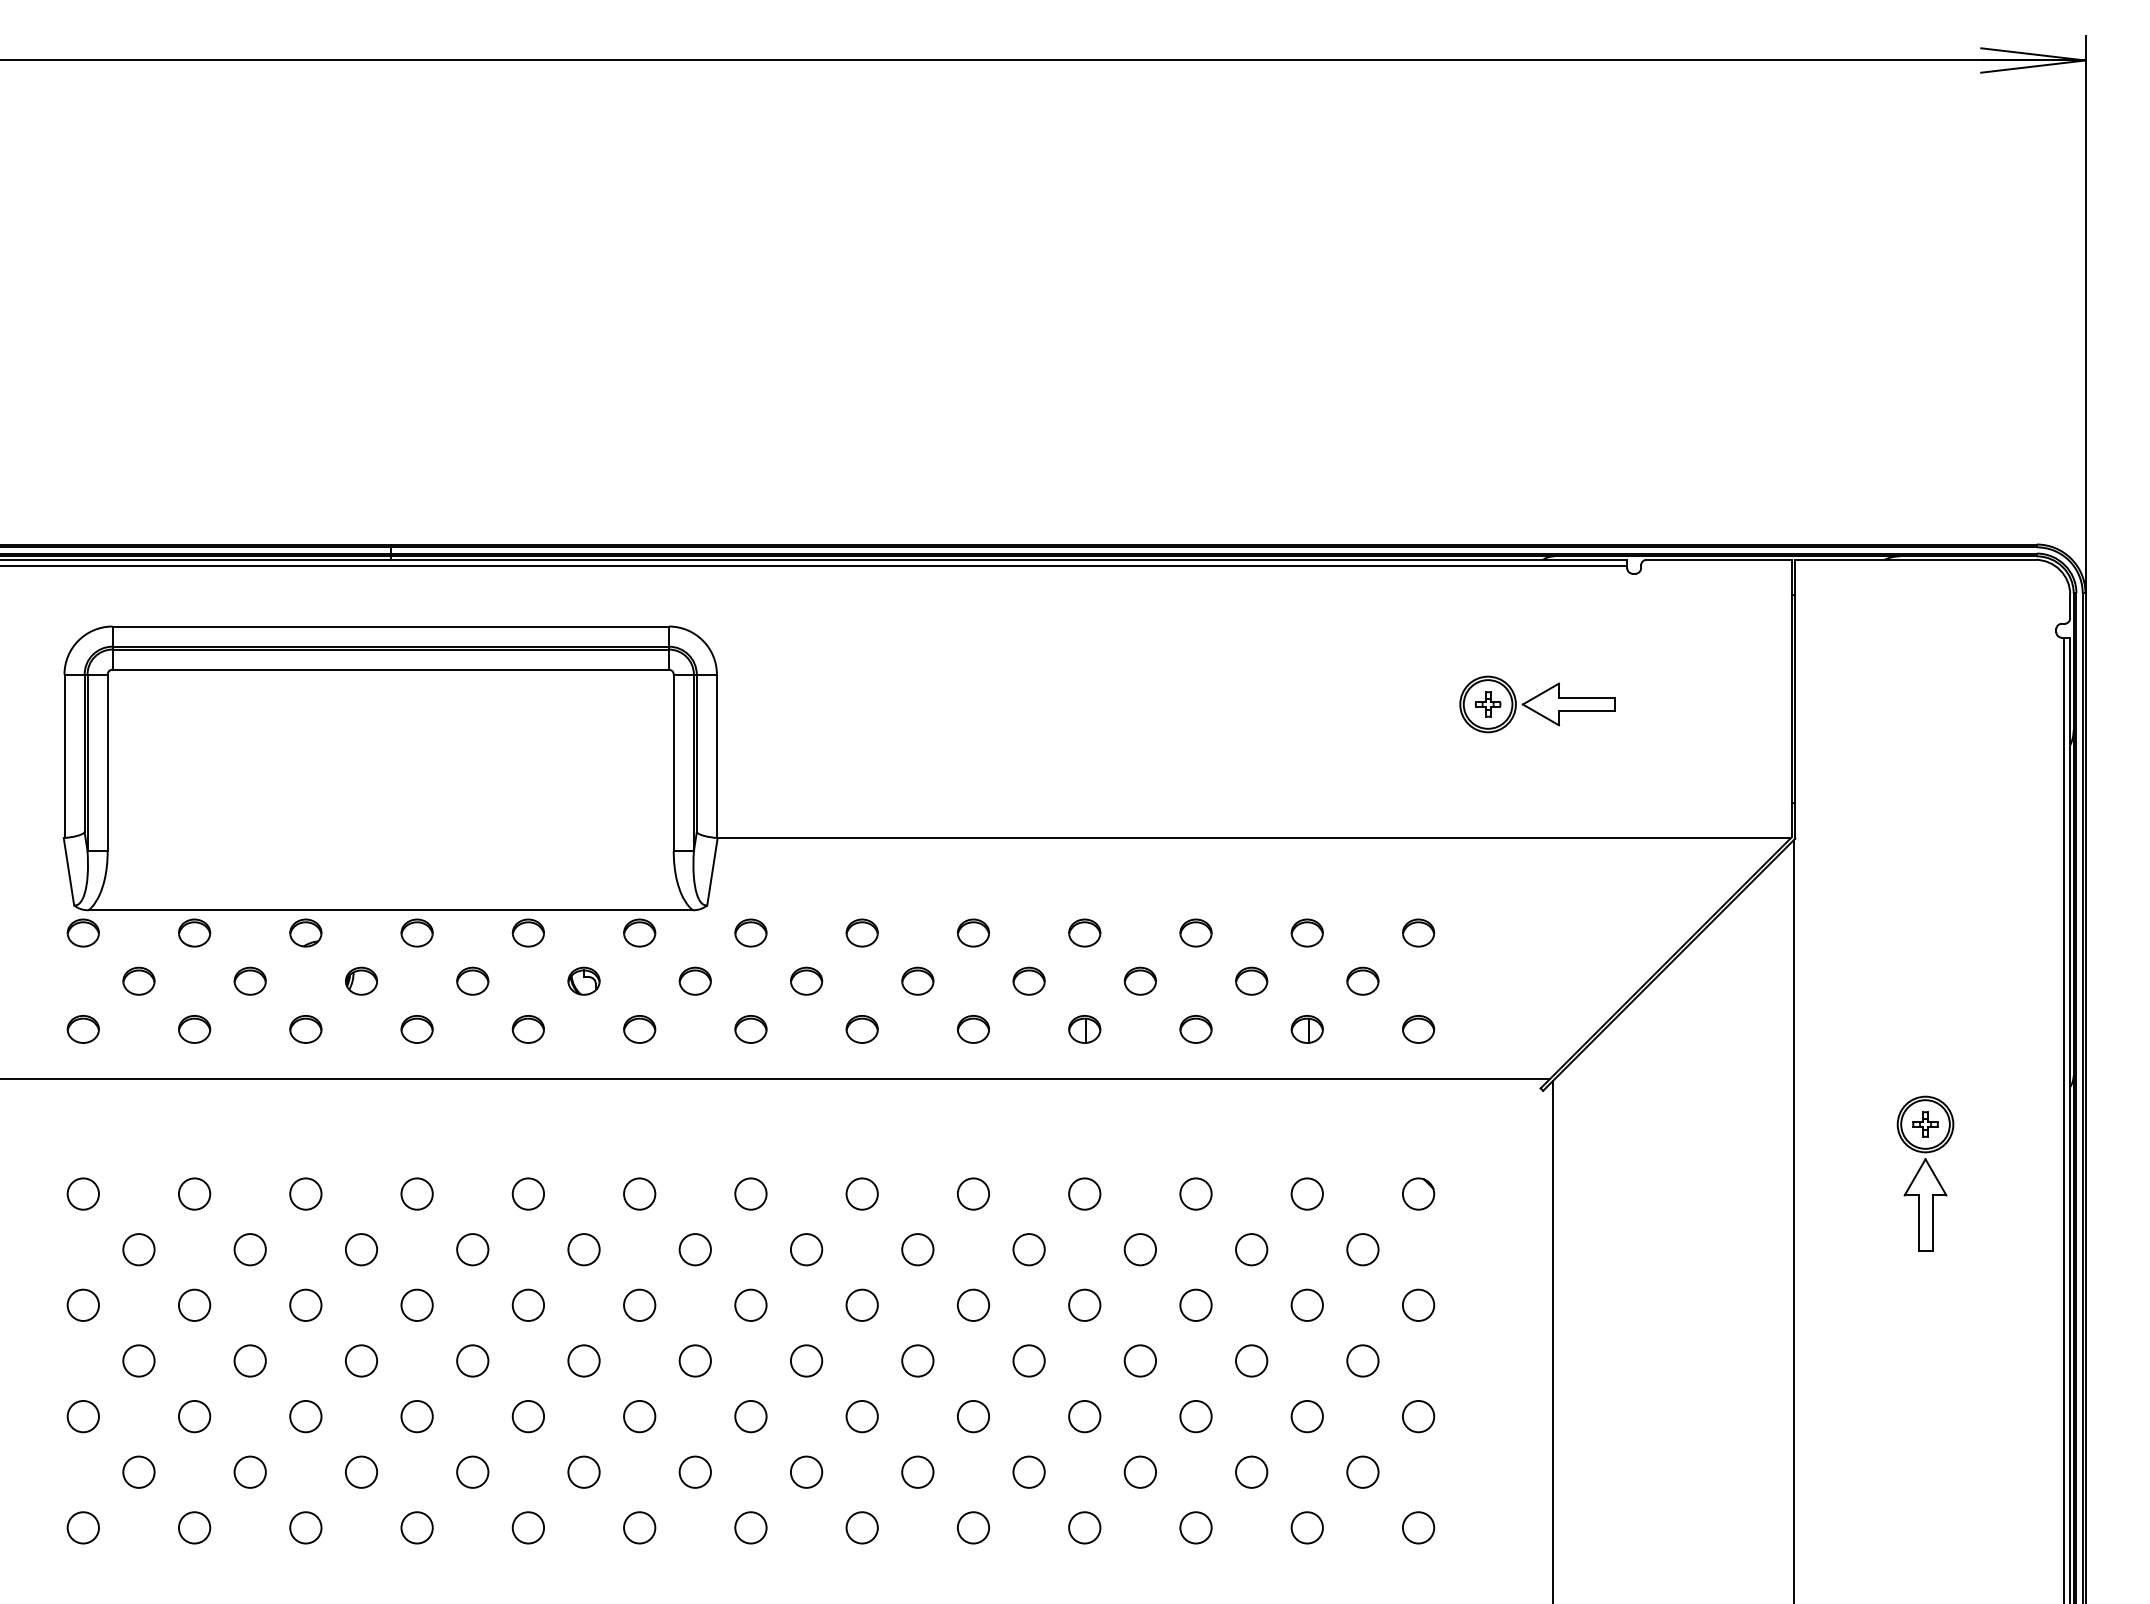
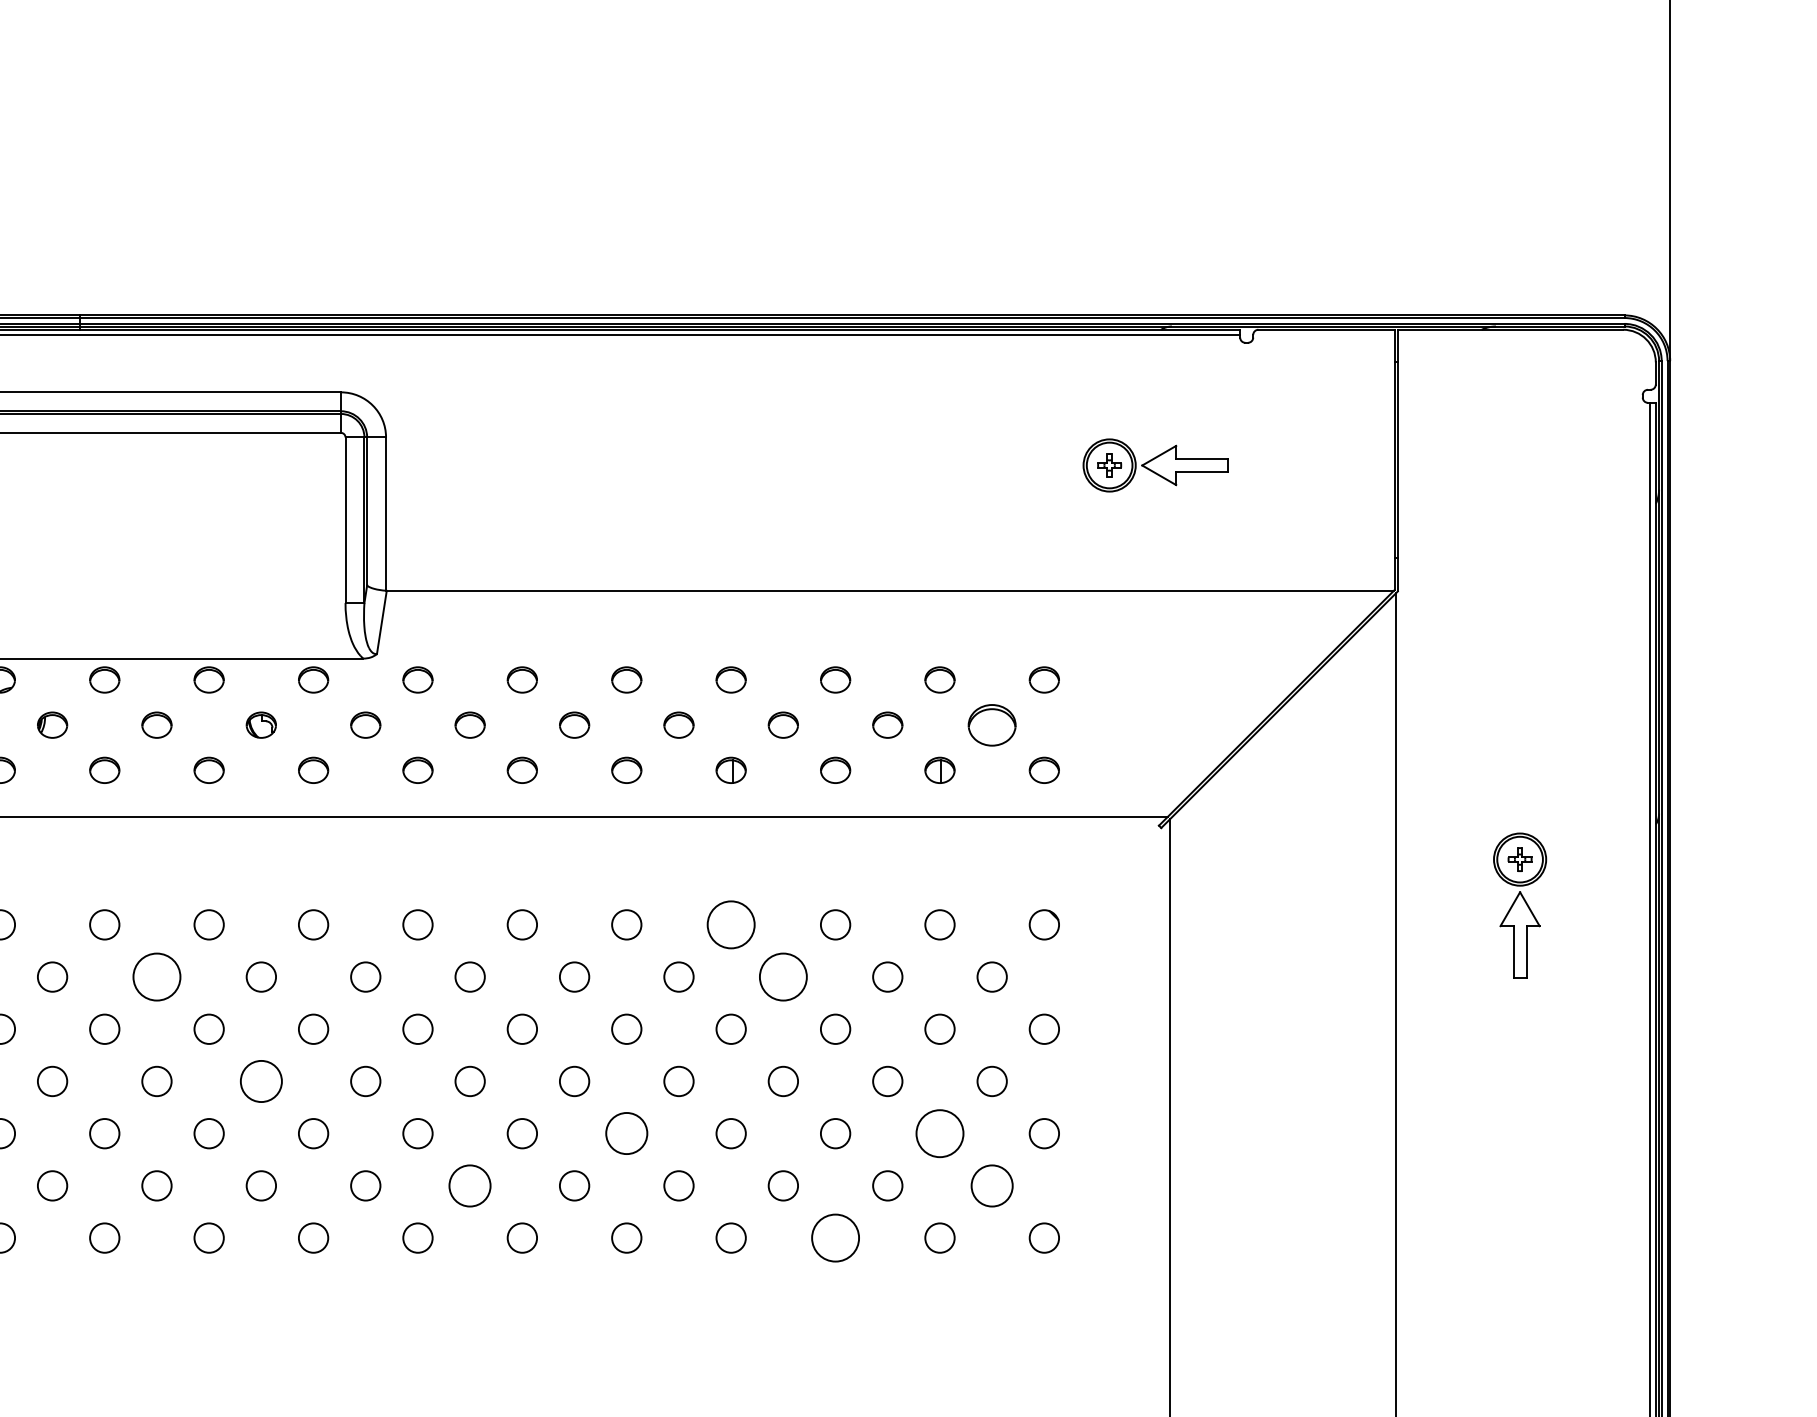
part: (1362, 980) -> (991, 724), size x1.6
circle: (1084, 1193) -> (730, 924), size x1.6
circle: (472, 1249) -> (156, 976), size x1.6
circle: (1140, 1249) -> (783, 976), size x1.6
circle: (583, 1360) -> (260, 1081), size x1.4
circle: (973, 1416) -> (626, 1133), size x1.4
circle: (1306, 1416) -> (939, 1133), size x1.6
circle: (806, 1471) -> (470, 1185), size x1.4
circle: (1362, 1471) -> (991, 1185), size x1.4
circle: (1195, 1527) -> (835, 1237), size x1.6

